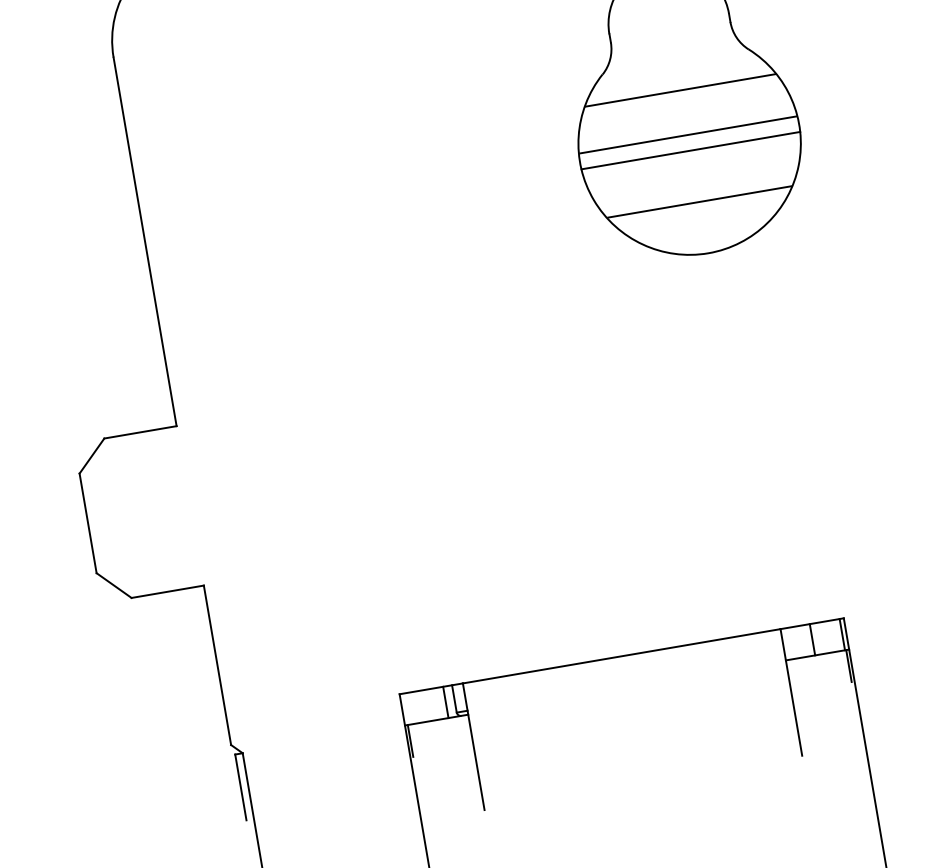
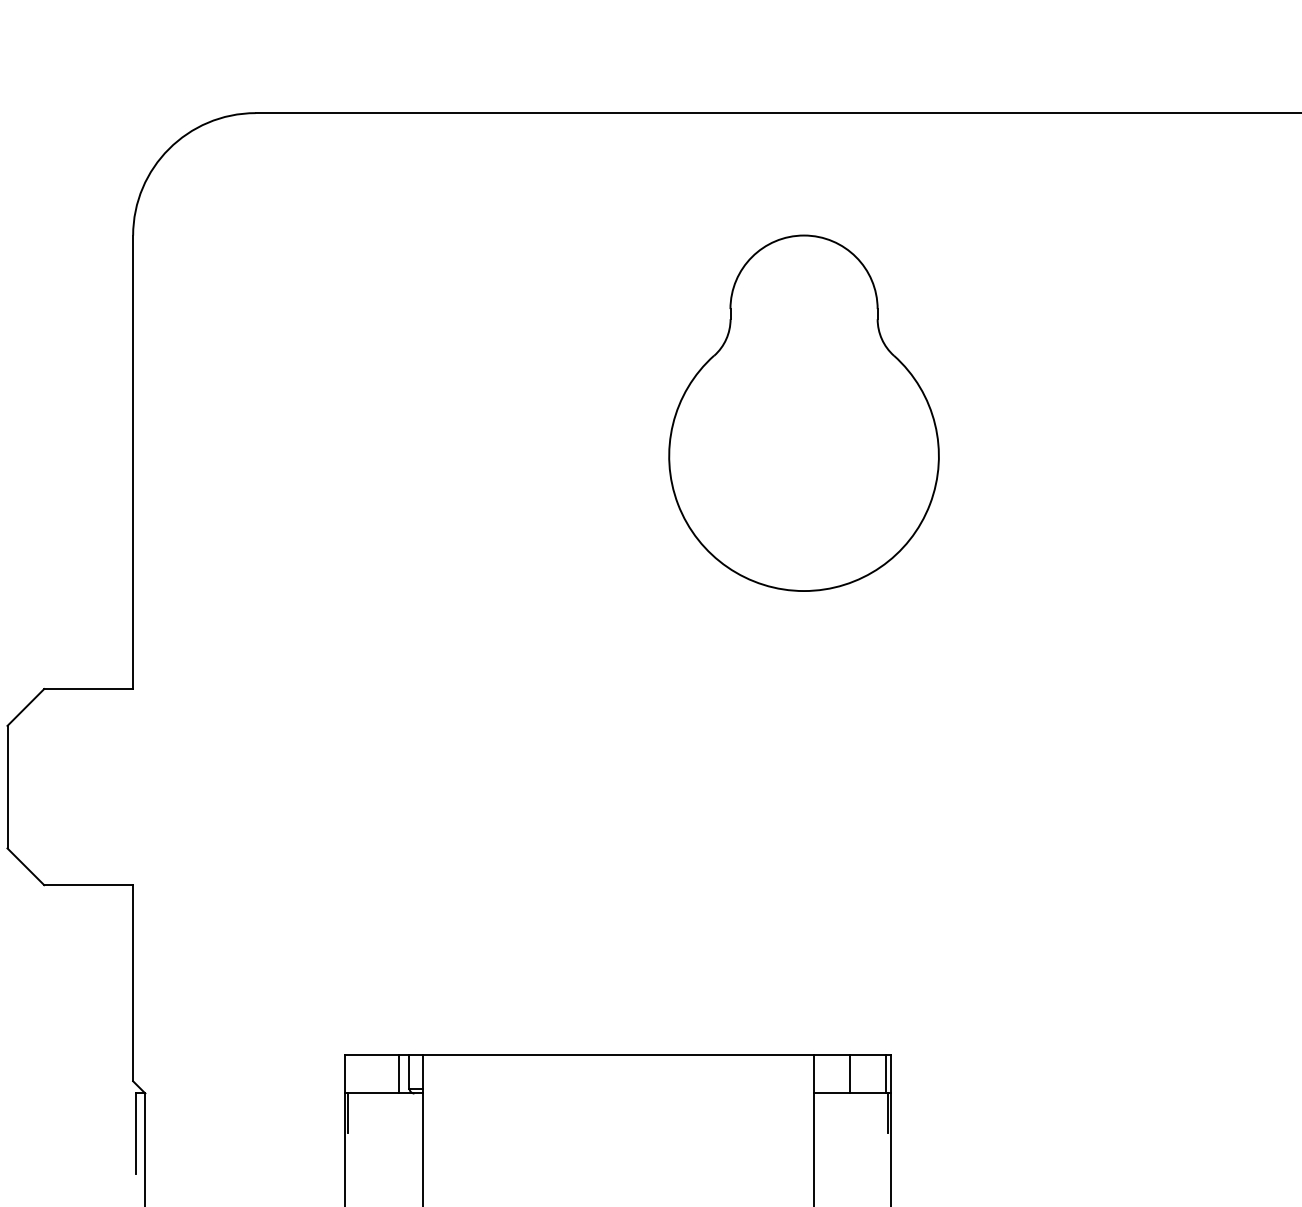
line: (680, 90) -> (804, 390), removed
line: (687, 135) -> (803, 445), removed
line: (690, 150) -> (803, 464), removed
line: (699, 201) -> (803, 527), removed

